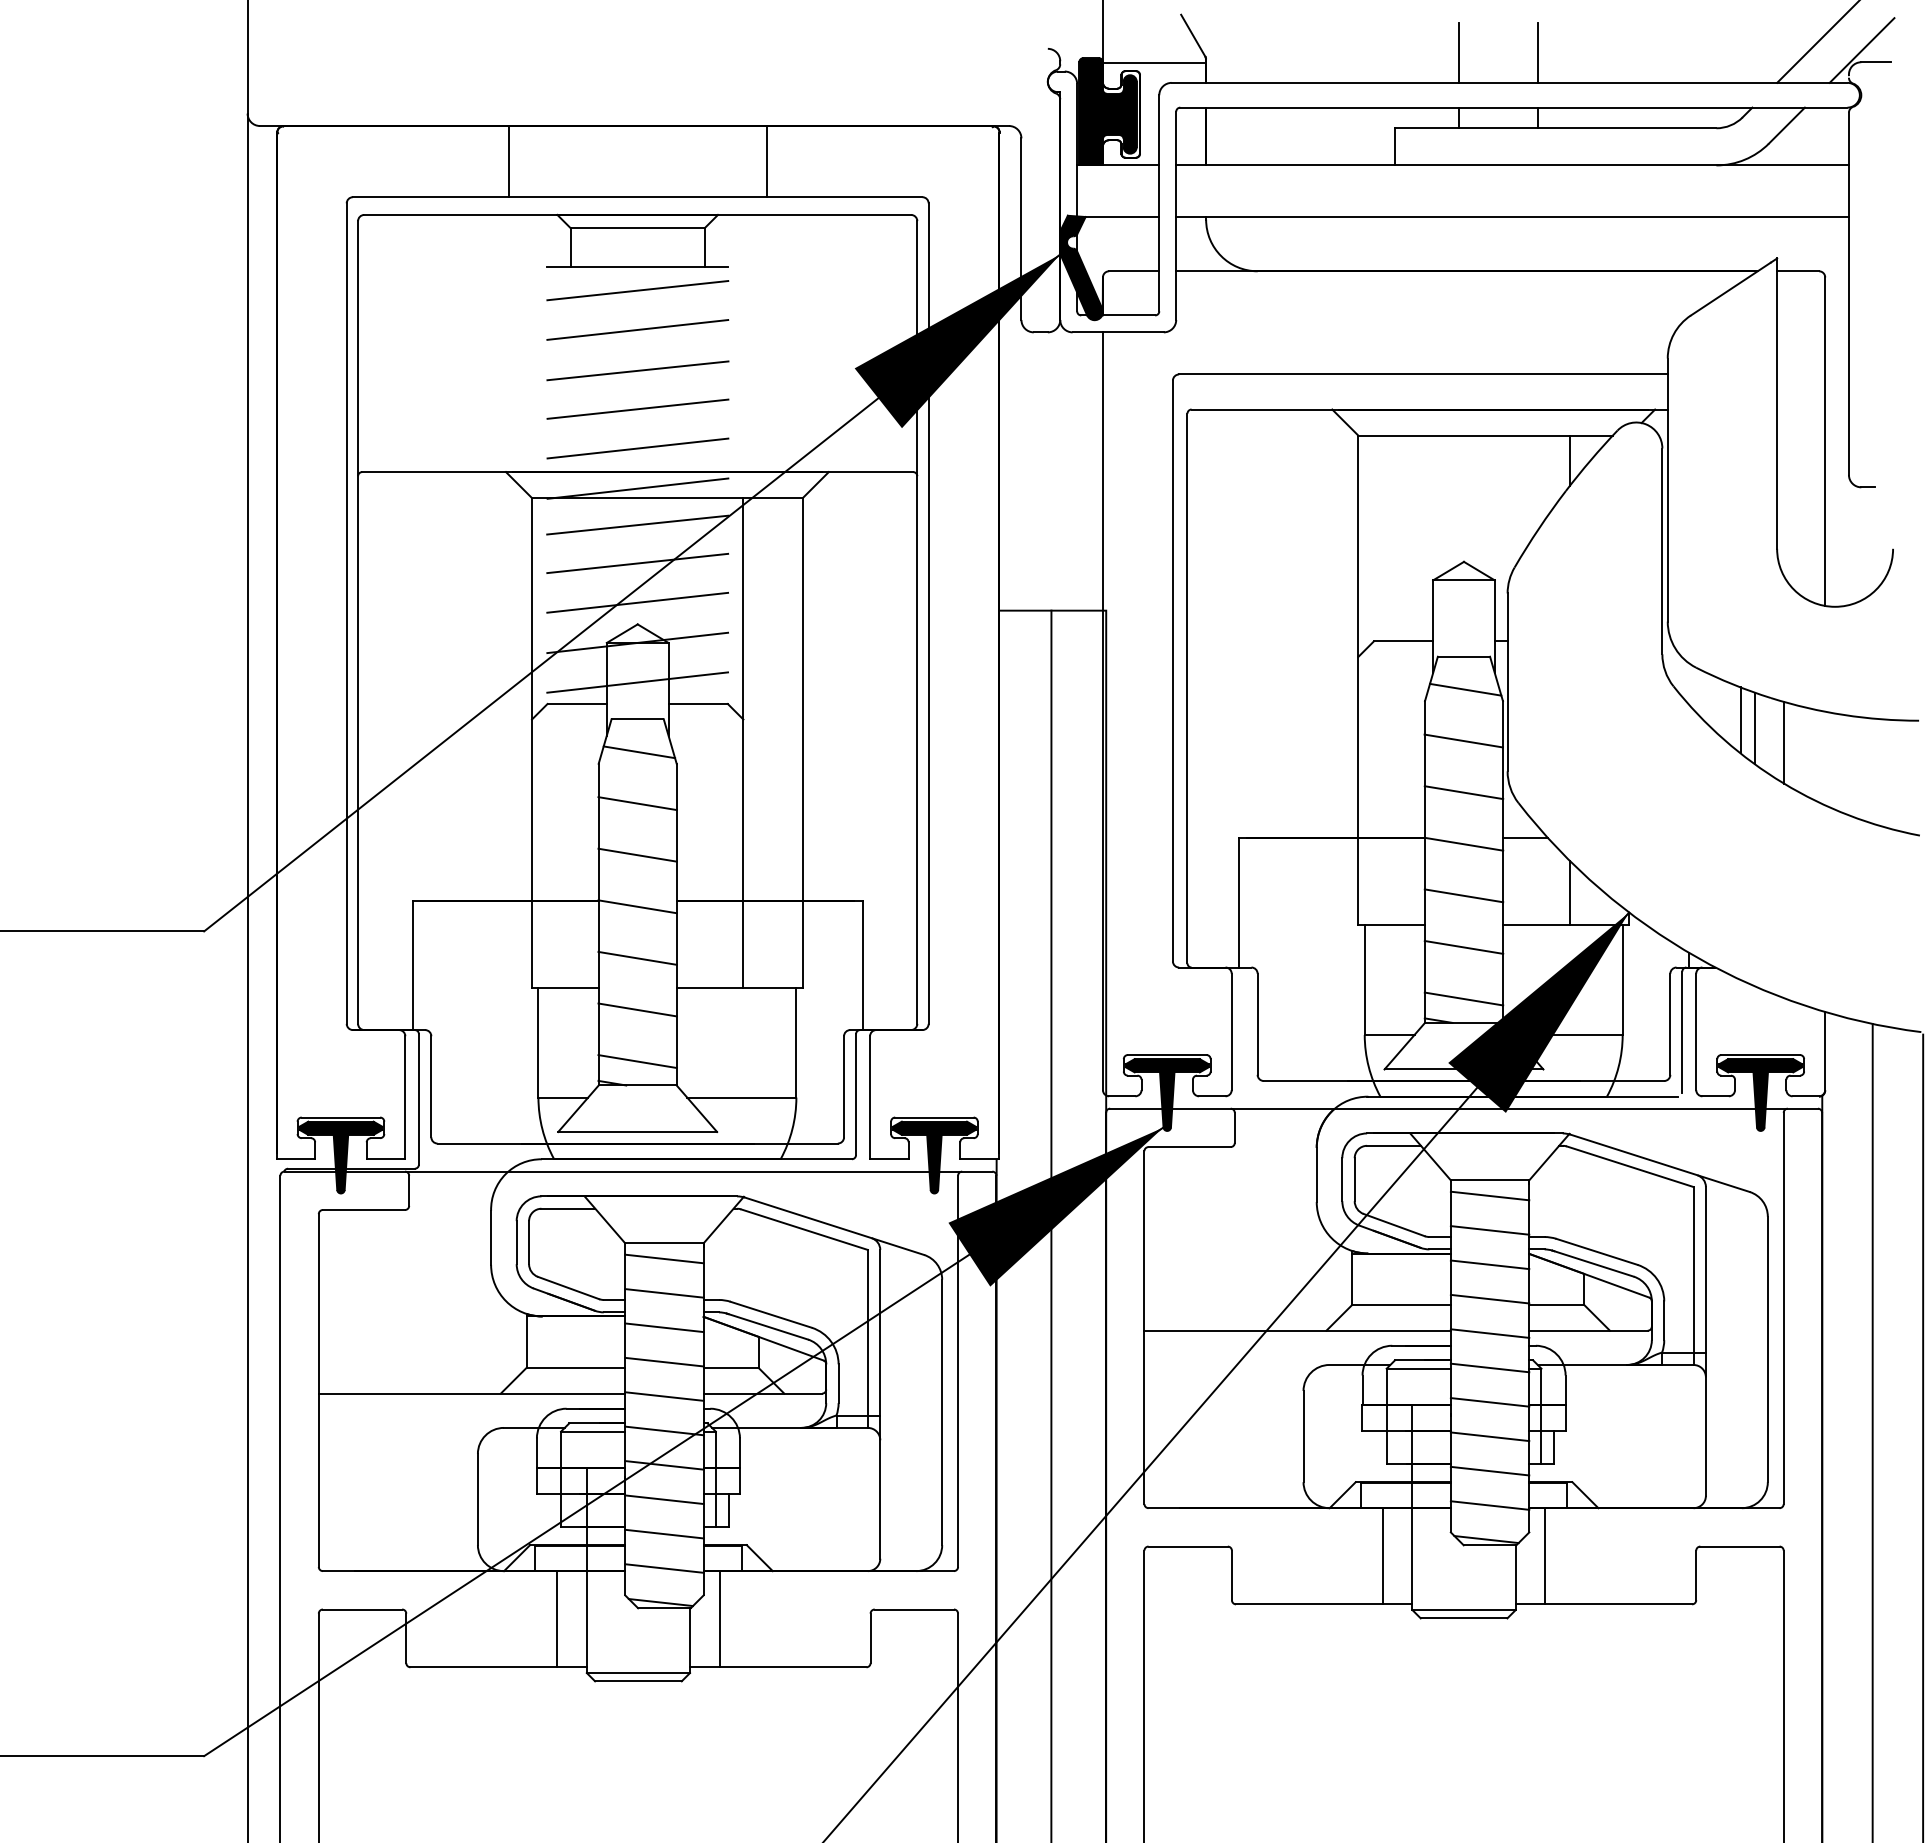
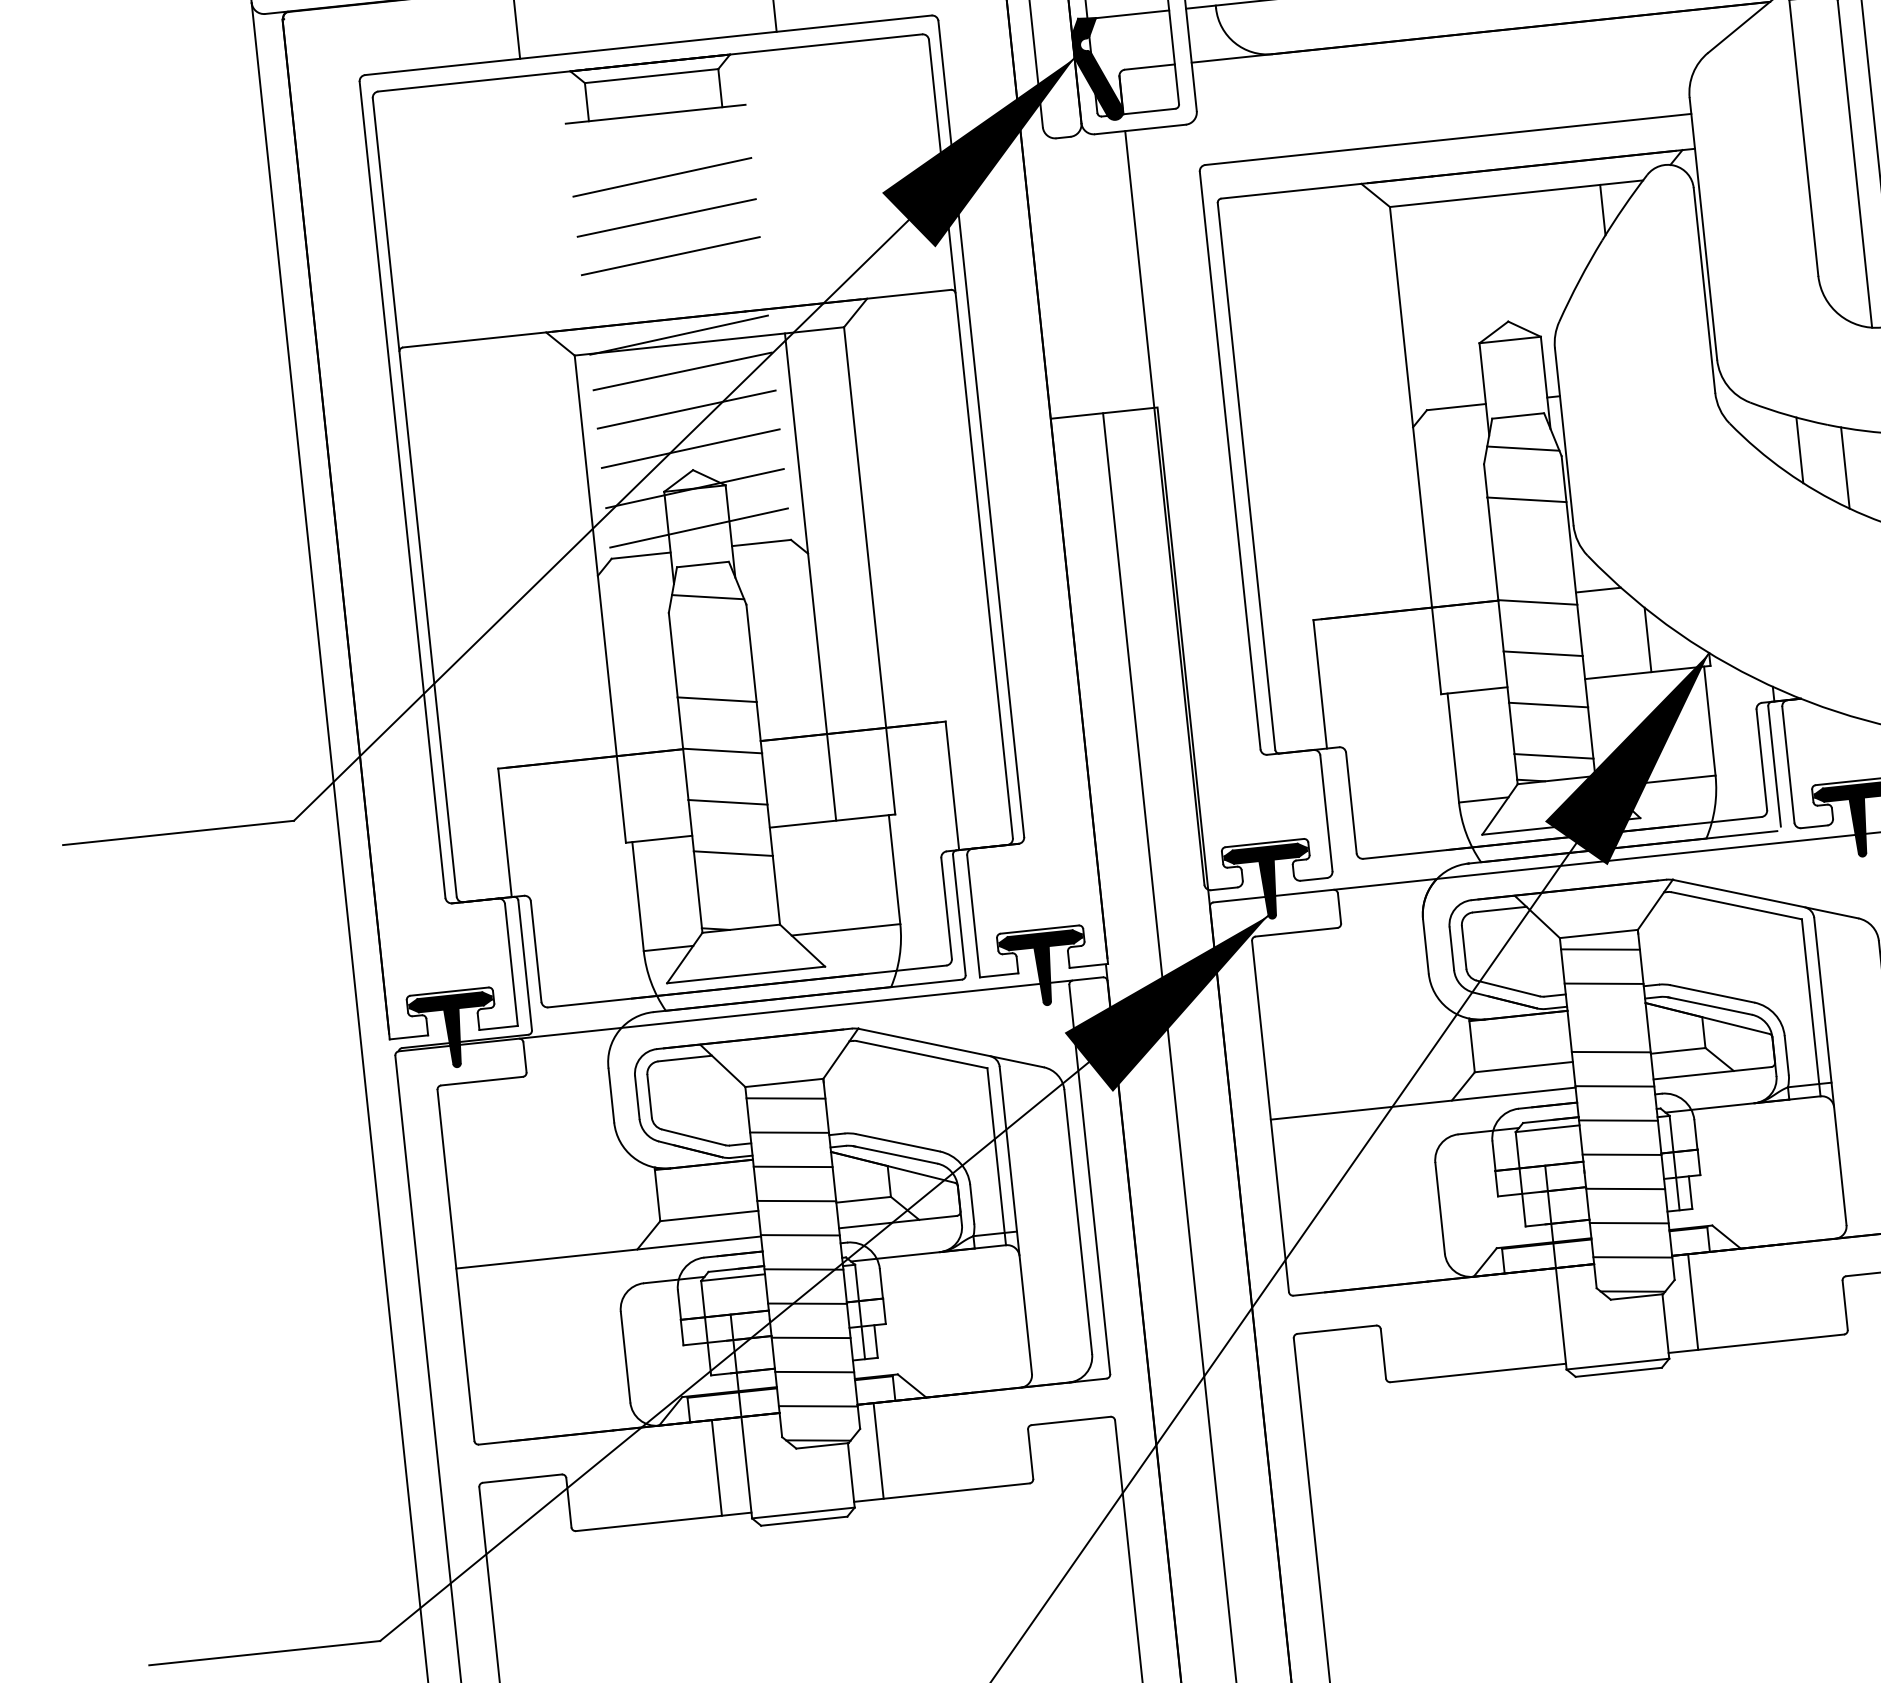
line: (637, 290) -> (657, 138), removed
line: (637, 448) -> (674, 295), removed
line: (1755, 728) -> (1815, 456), removed
line: (1463, 792) -> (1531, 551), removed
line: (637, 803) -> (711, 648), removed
line: (637, 1061) -> (738, 904), removed
line: (1489, 1264) -> (1607, 1017), removed
line: (1382, 1556) -> (1531, 1319), removed

